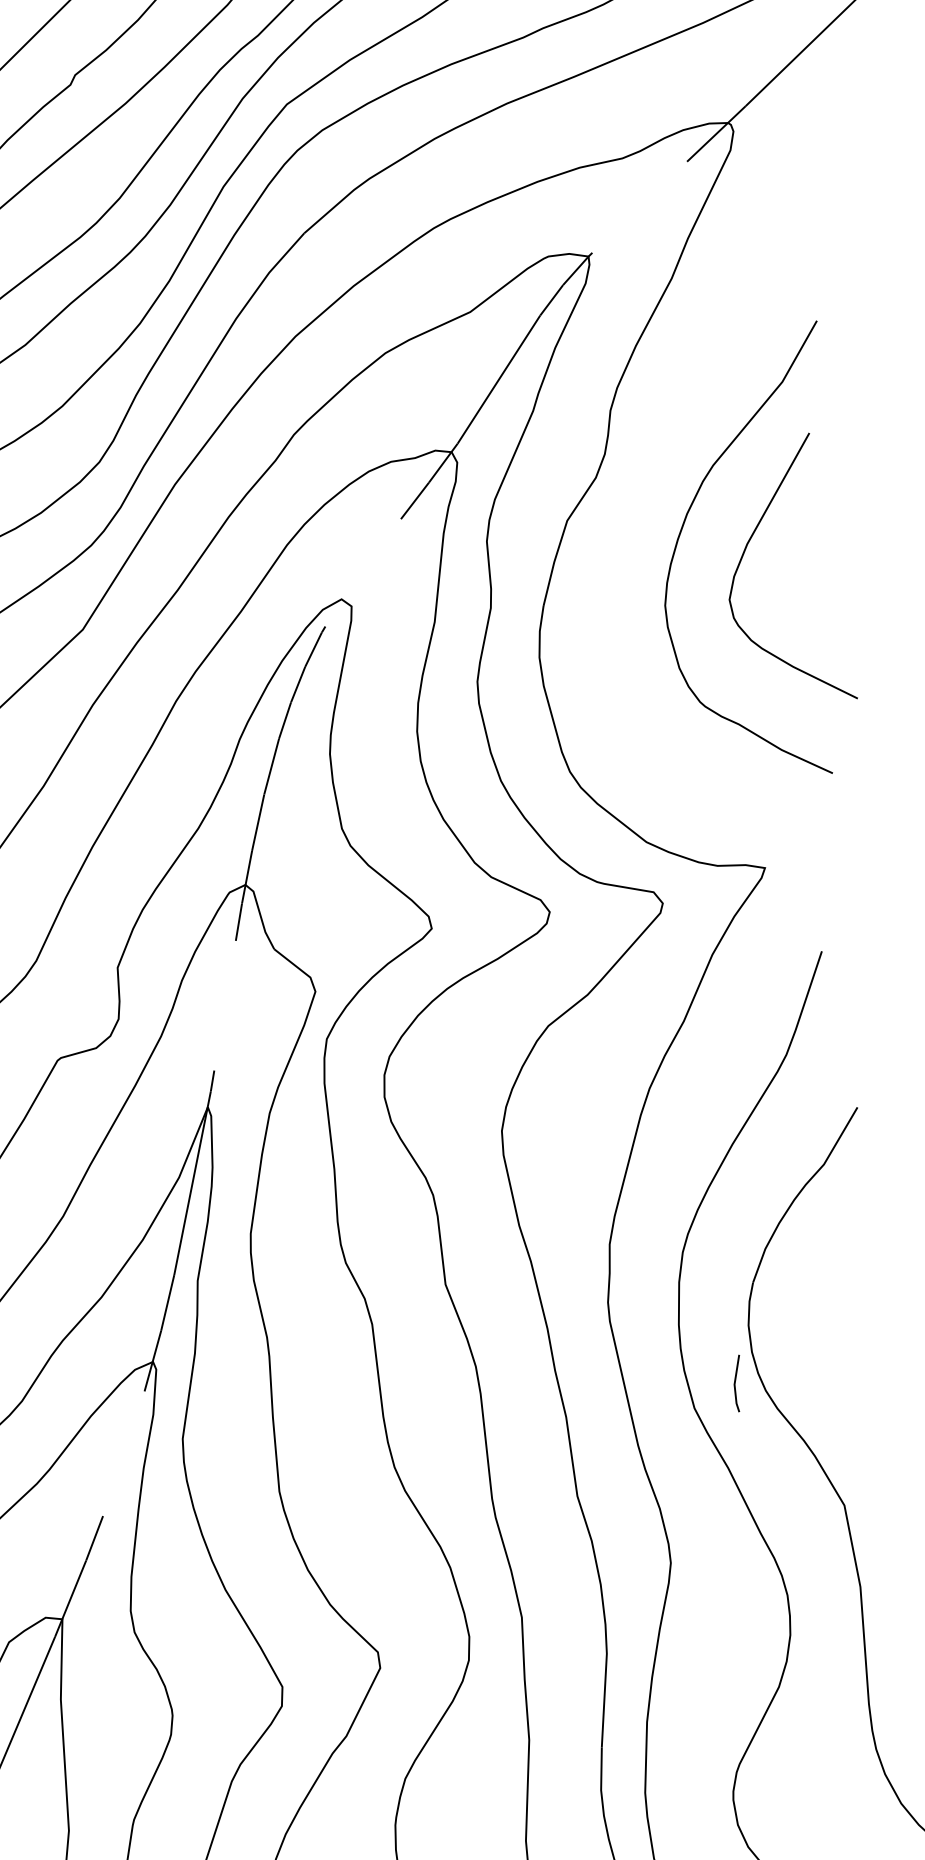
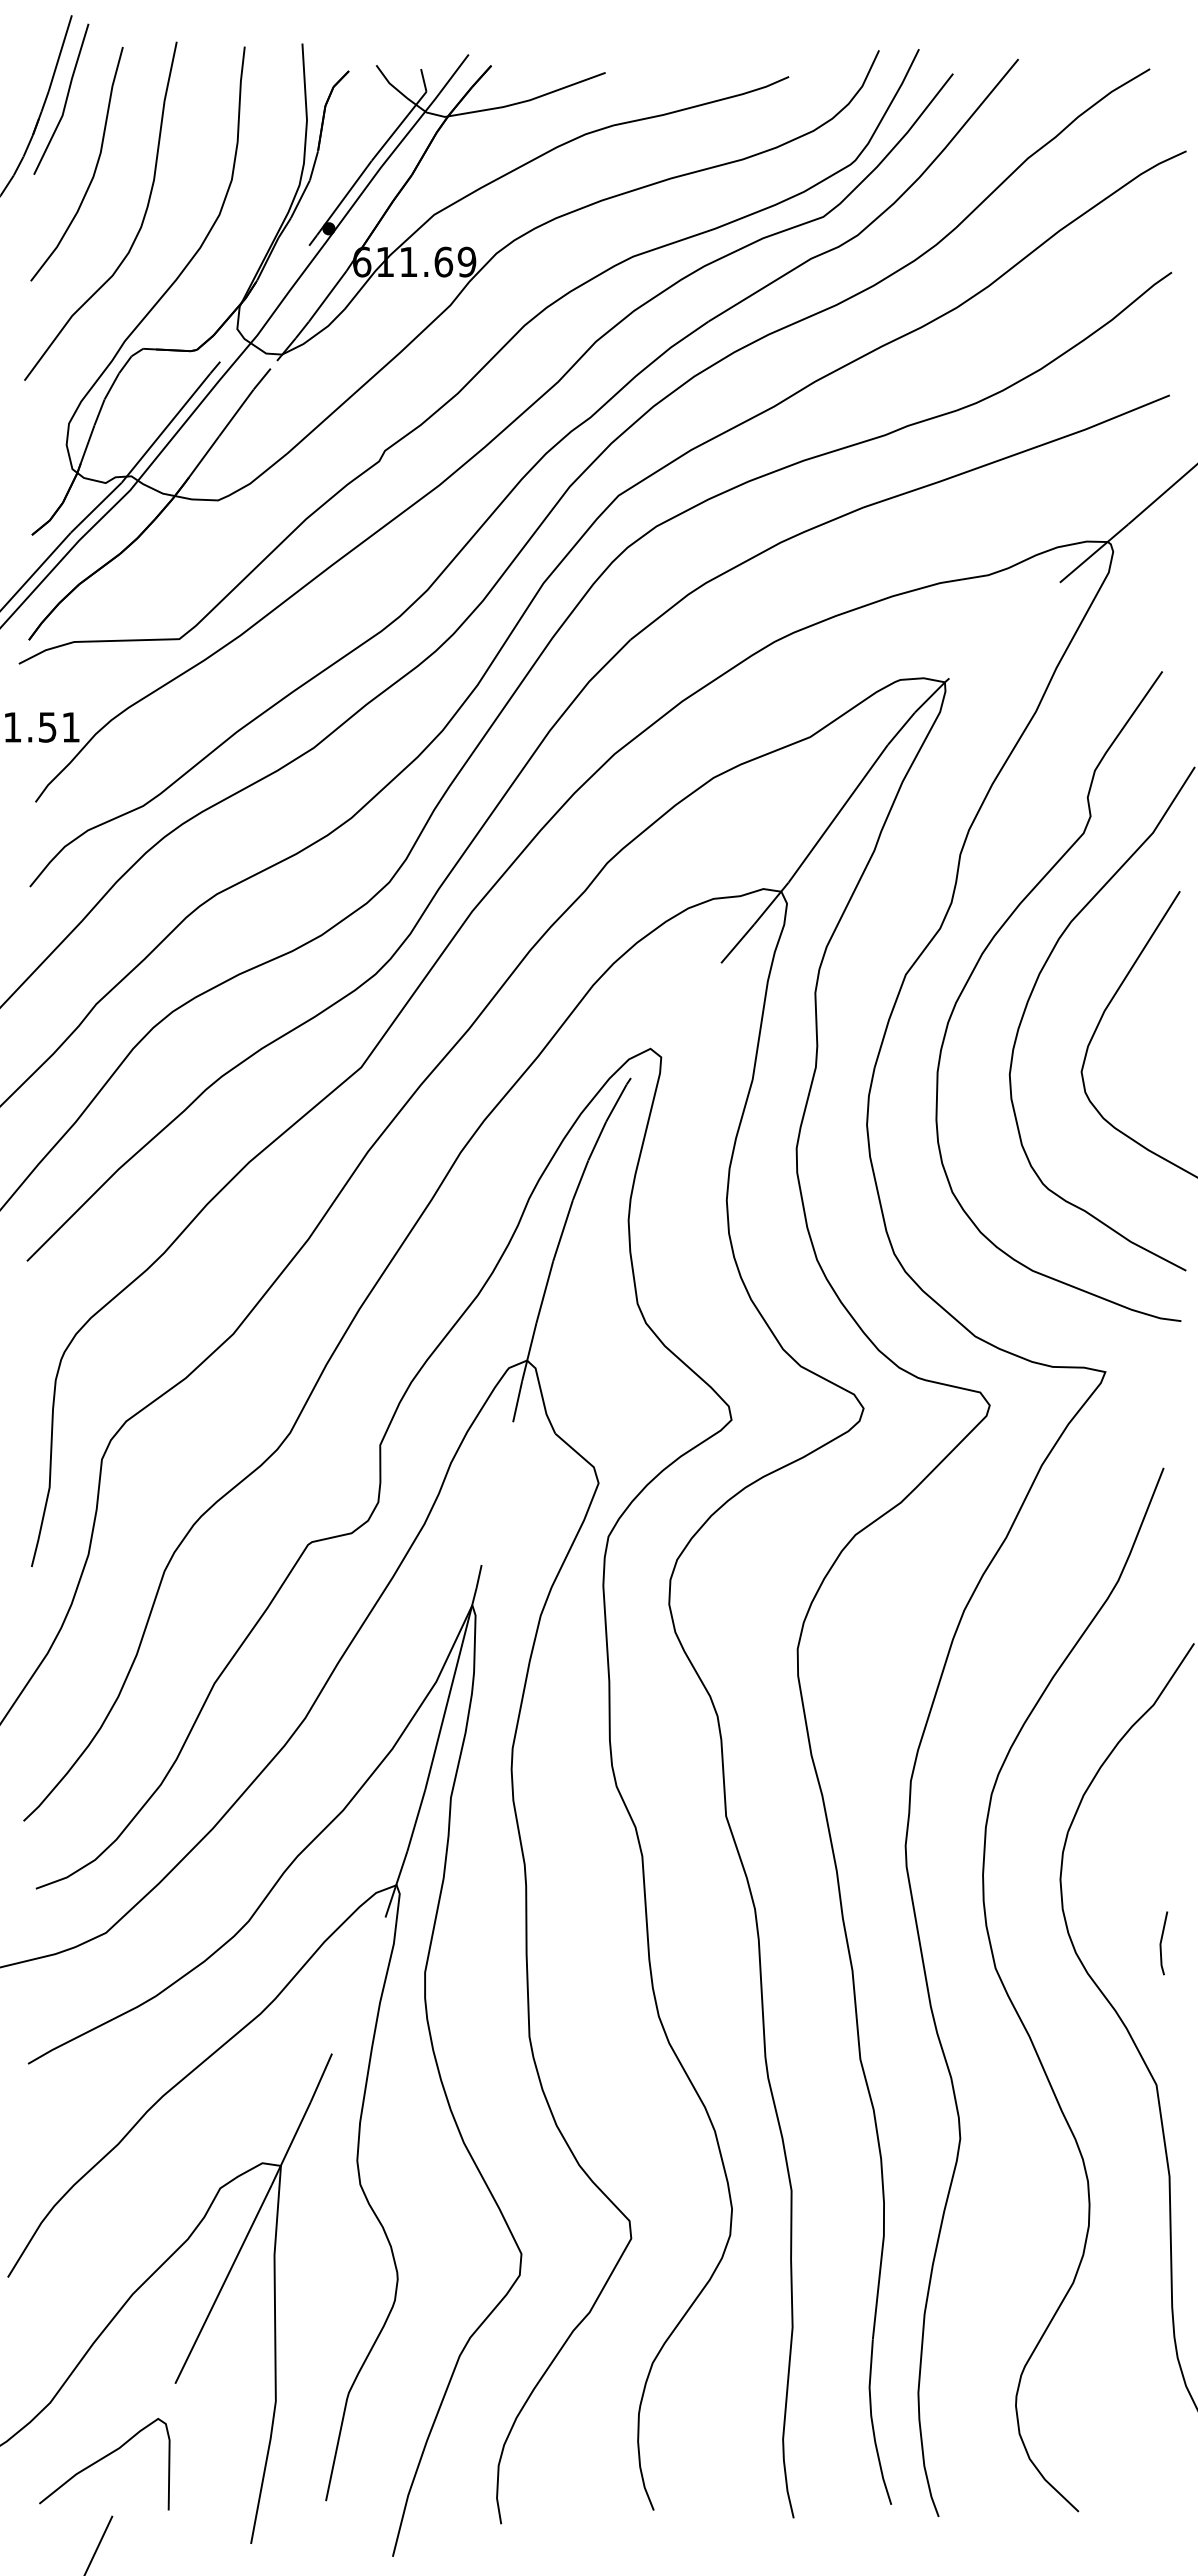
curve: (639, 493) -> (987, 948), added
line: (735, 1383) -> (1161, 1943), moved

